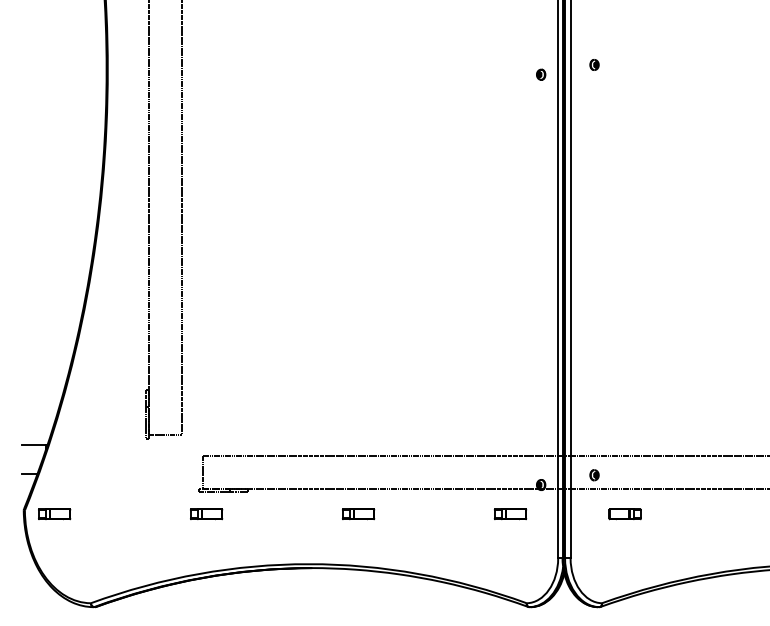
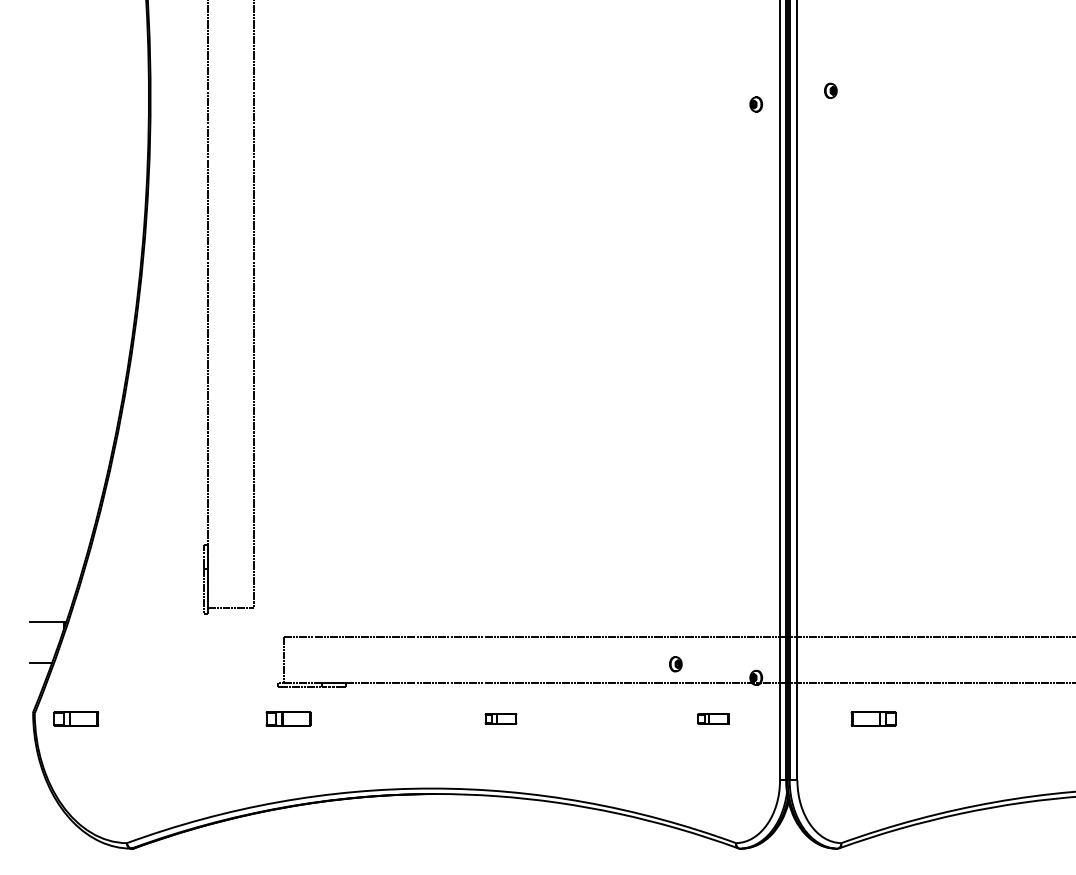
part: (594, 475) -> (675, 664), moved
part: (358, 514) -> (500, 718), size x0.7
part: (510, 514) -> (713, 718), size x0.7

